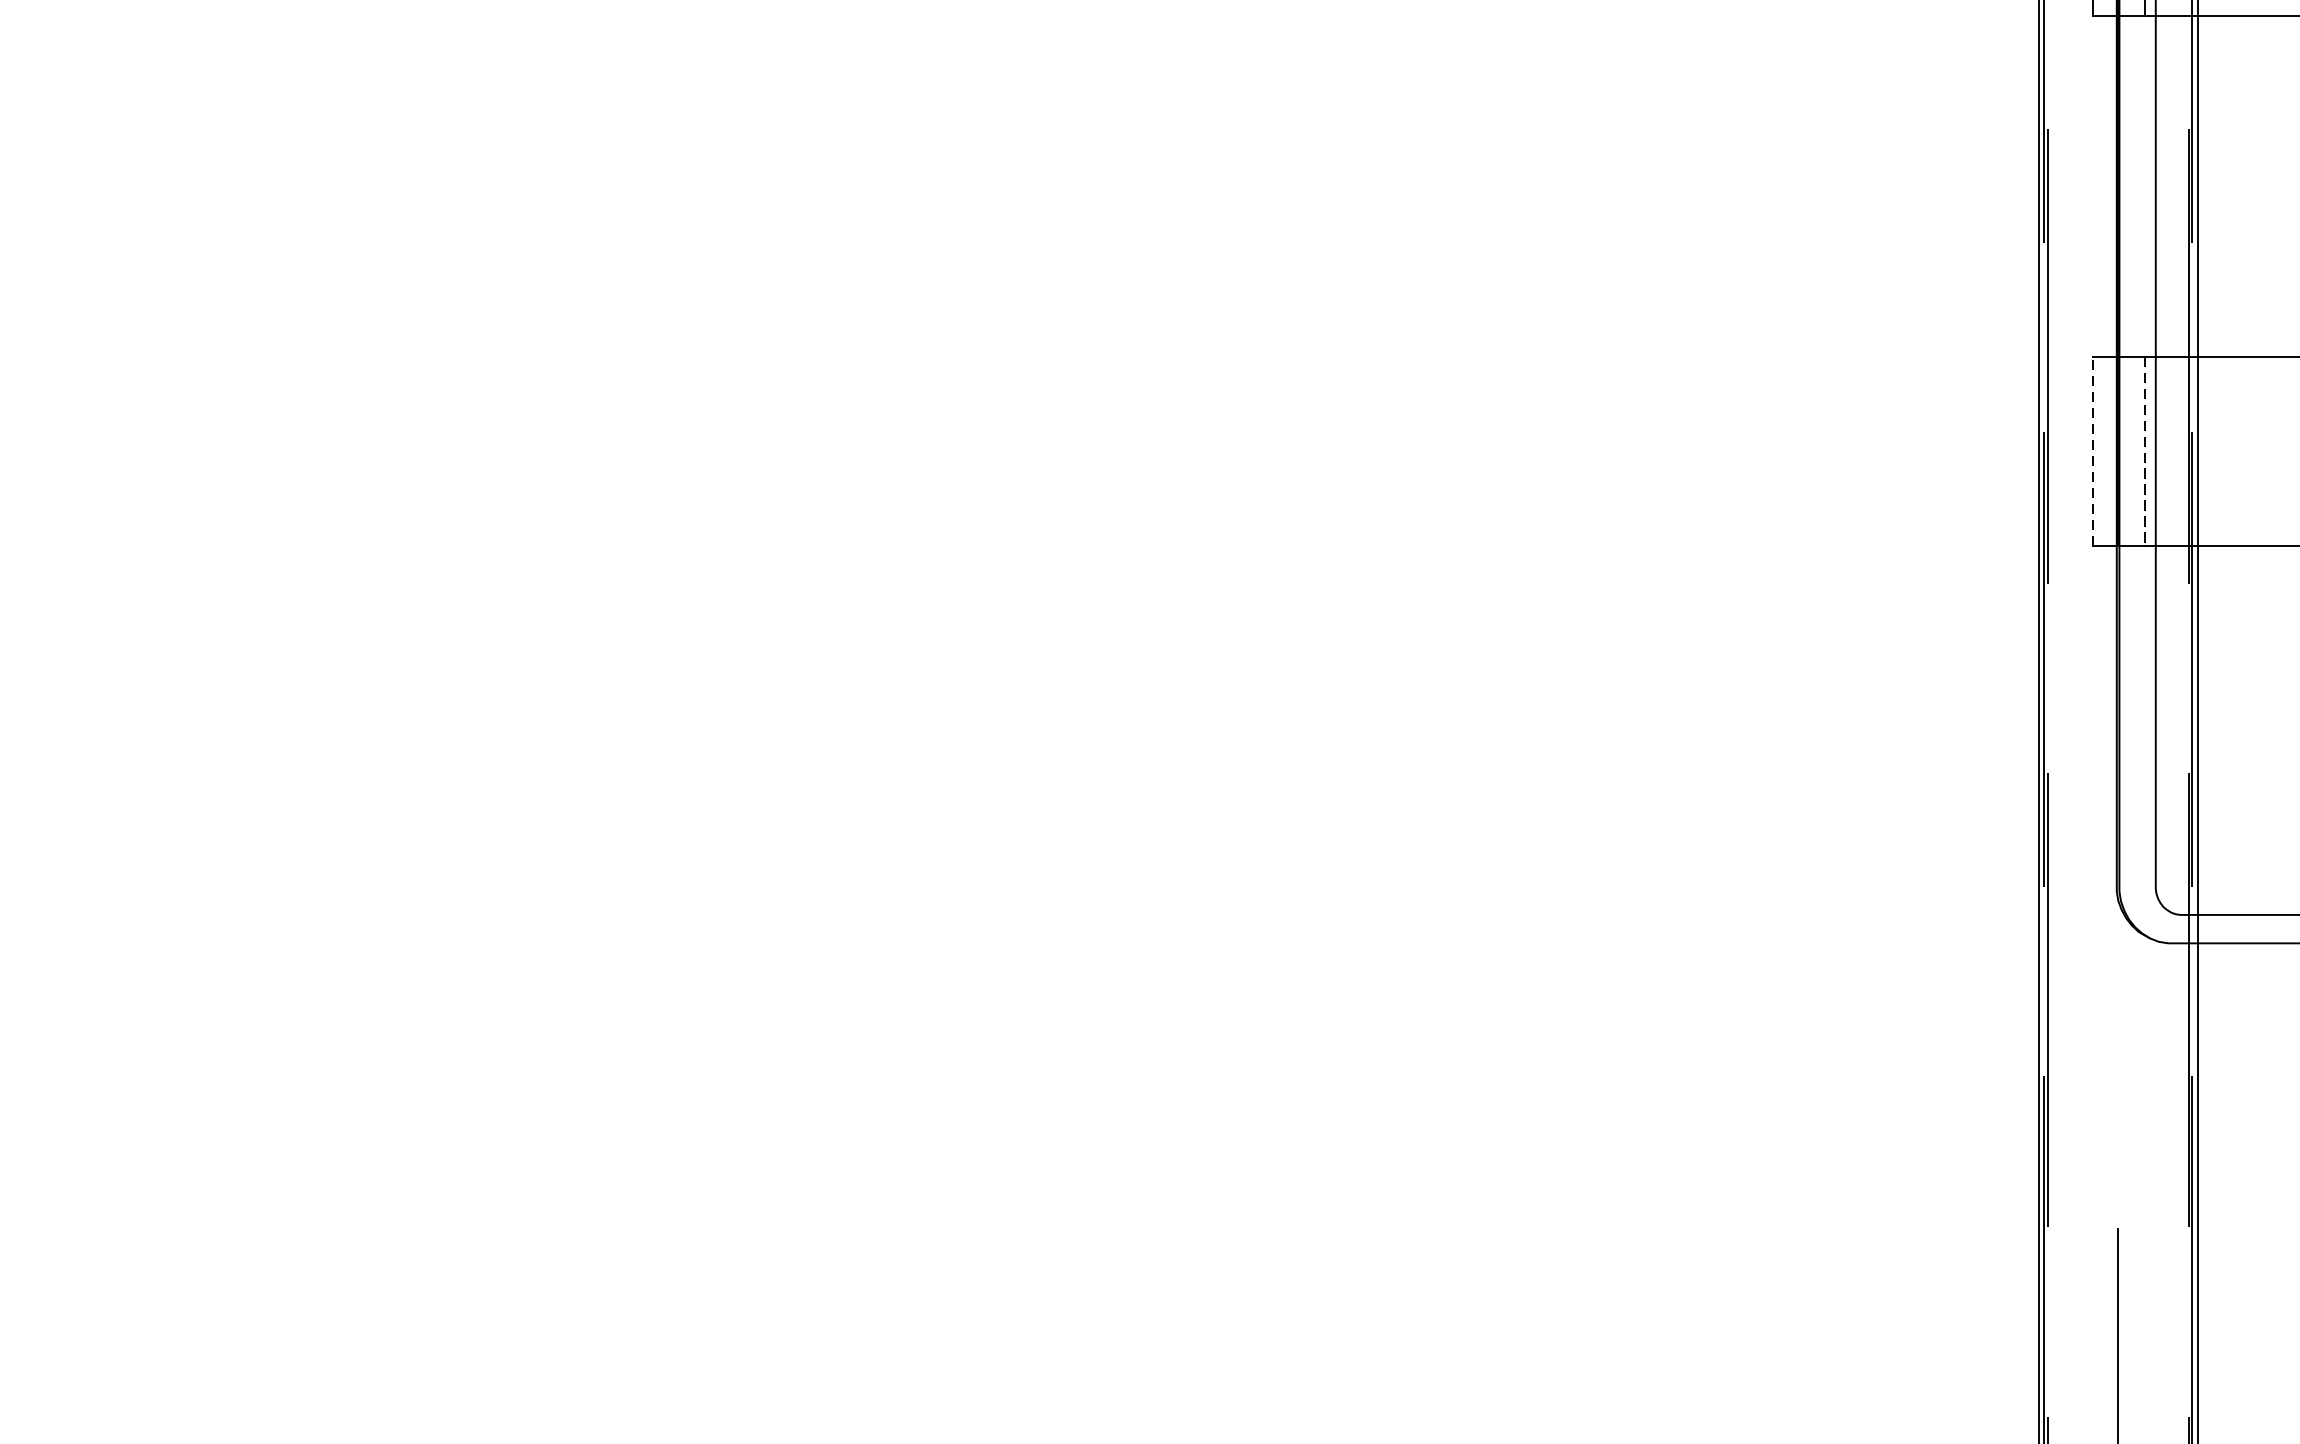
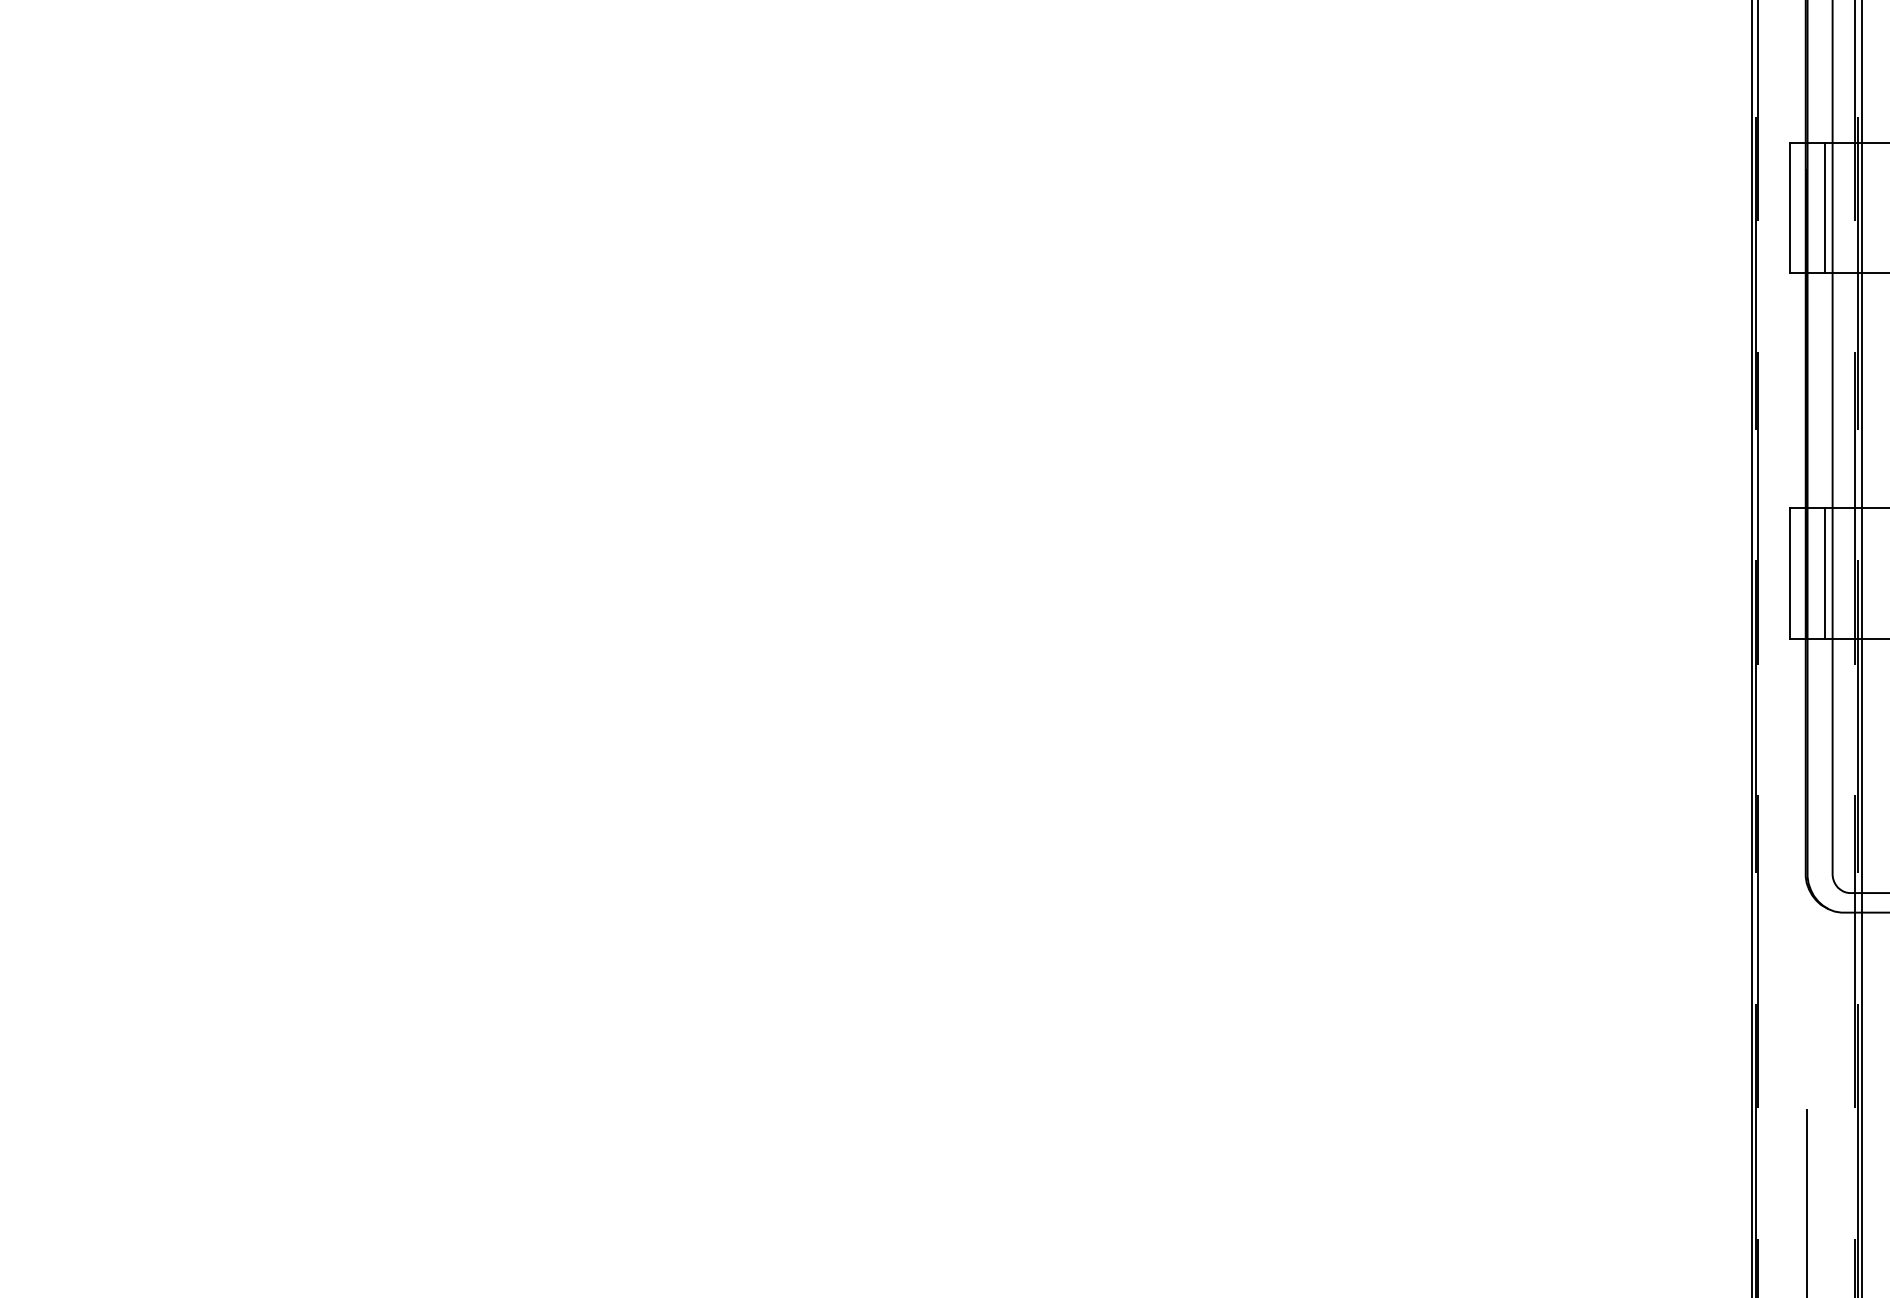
line: (2093, 451) -> (1789, 573), dashed -> solid
line: (2145, 452) -> (1825, 574), dashed -> solid

